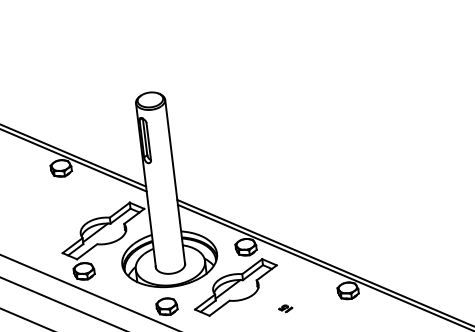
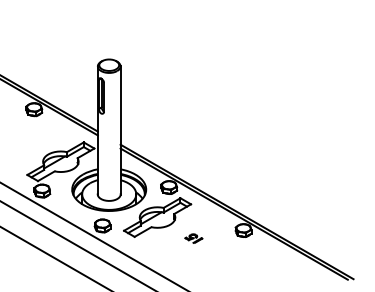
part: (285, 308) -> (193, 238), size x1.67

